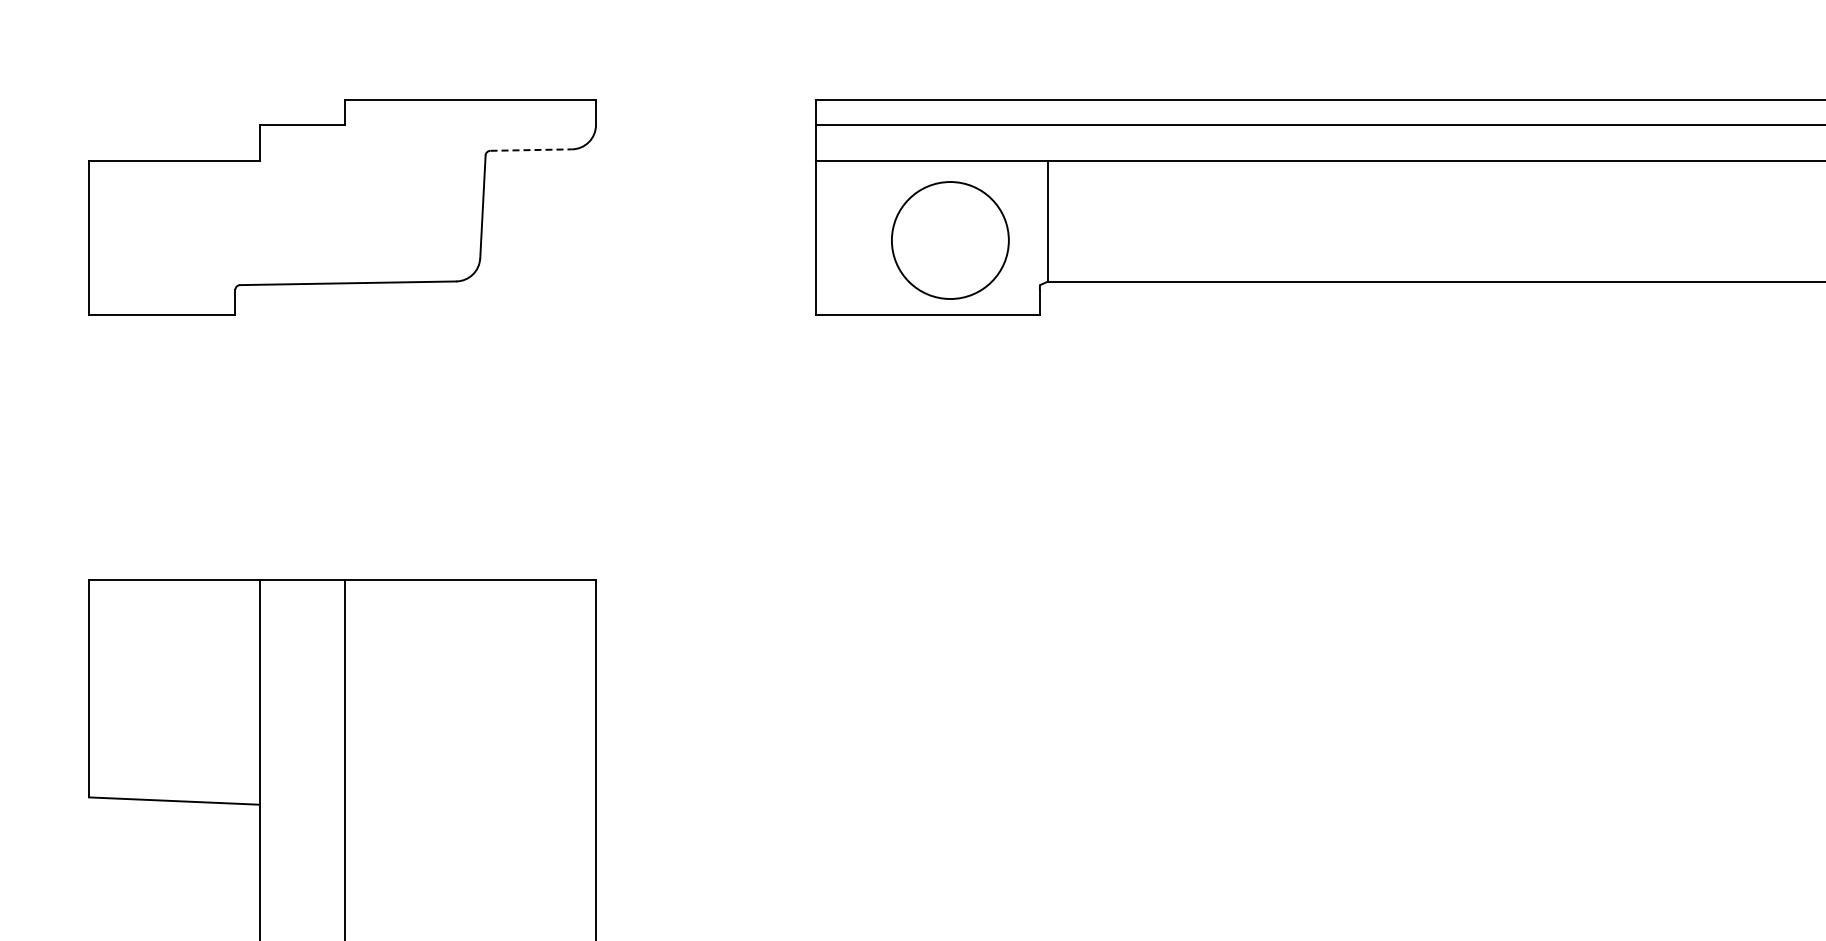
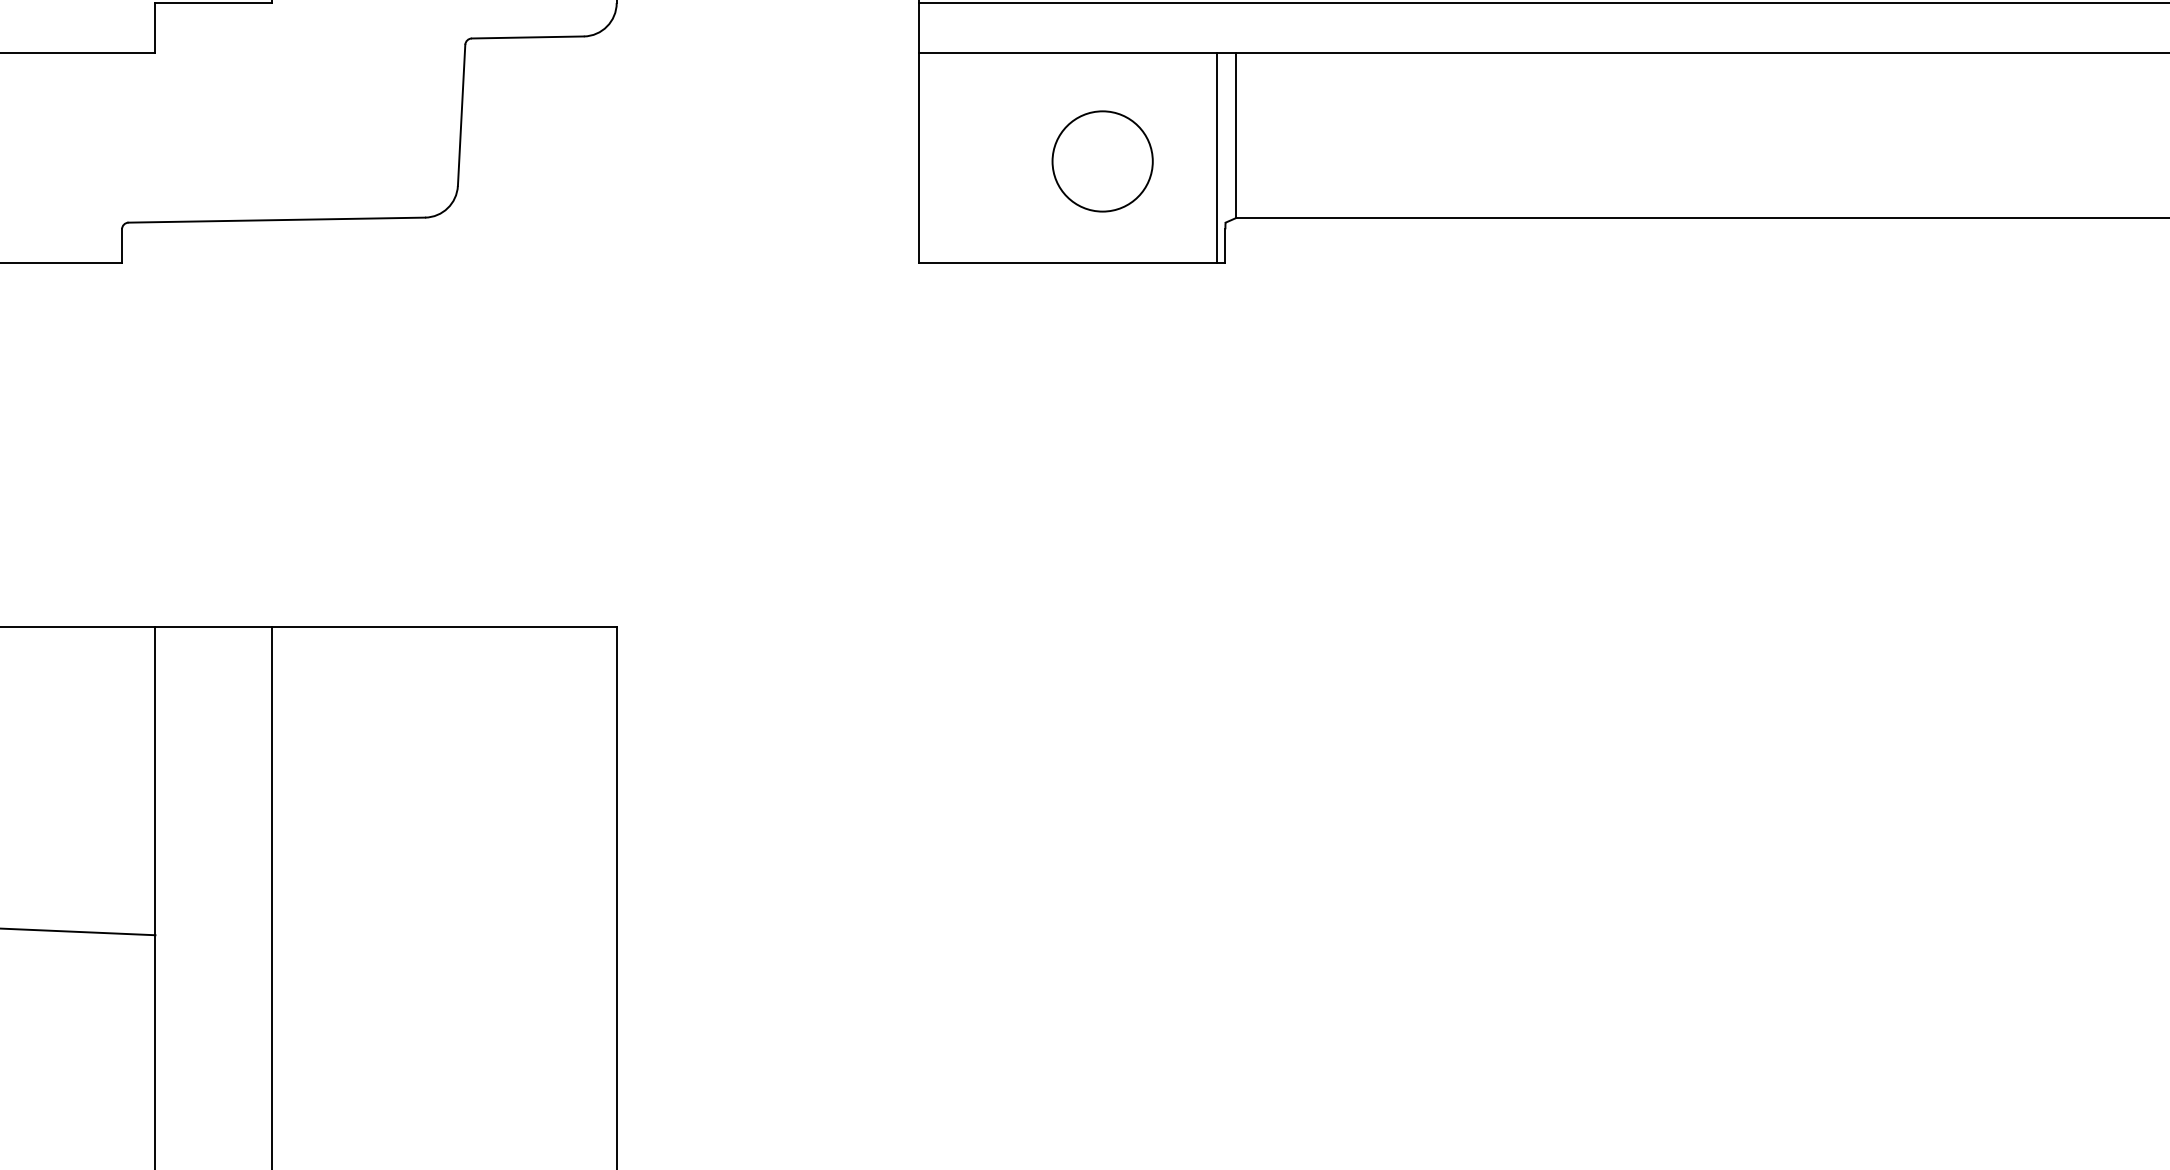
line: (531, 150) -> (528, 38), dashed -> solid
line: (1033, 237) -> (1216, 157), added
circle: (949, 240) -> (1101, 161), size x0.62

